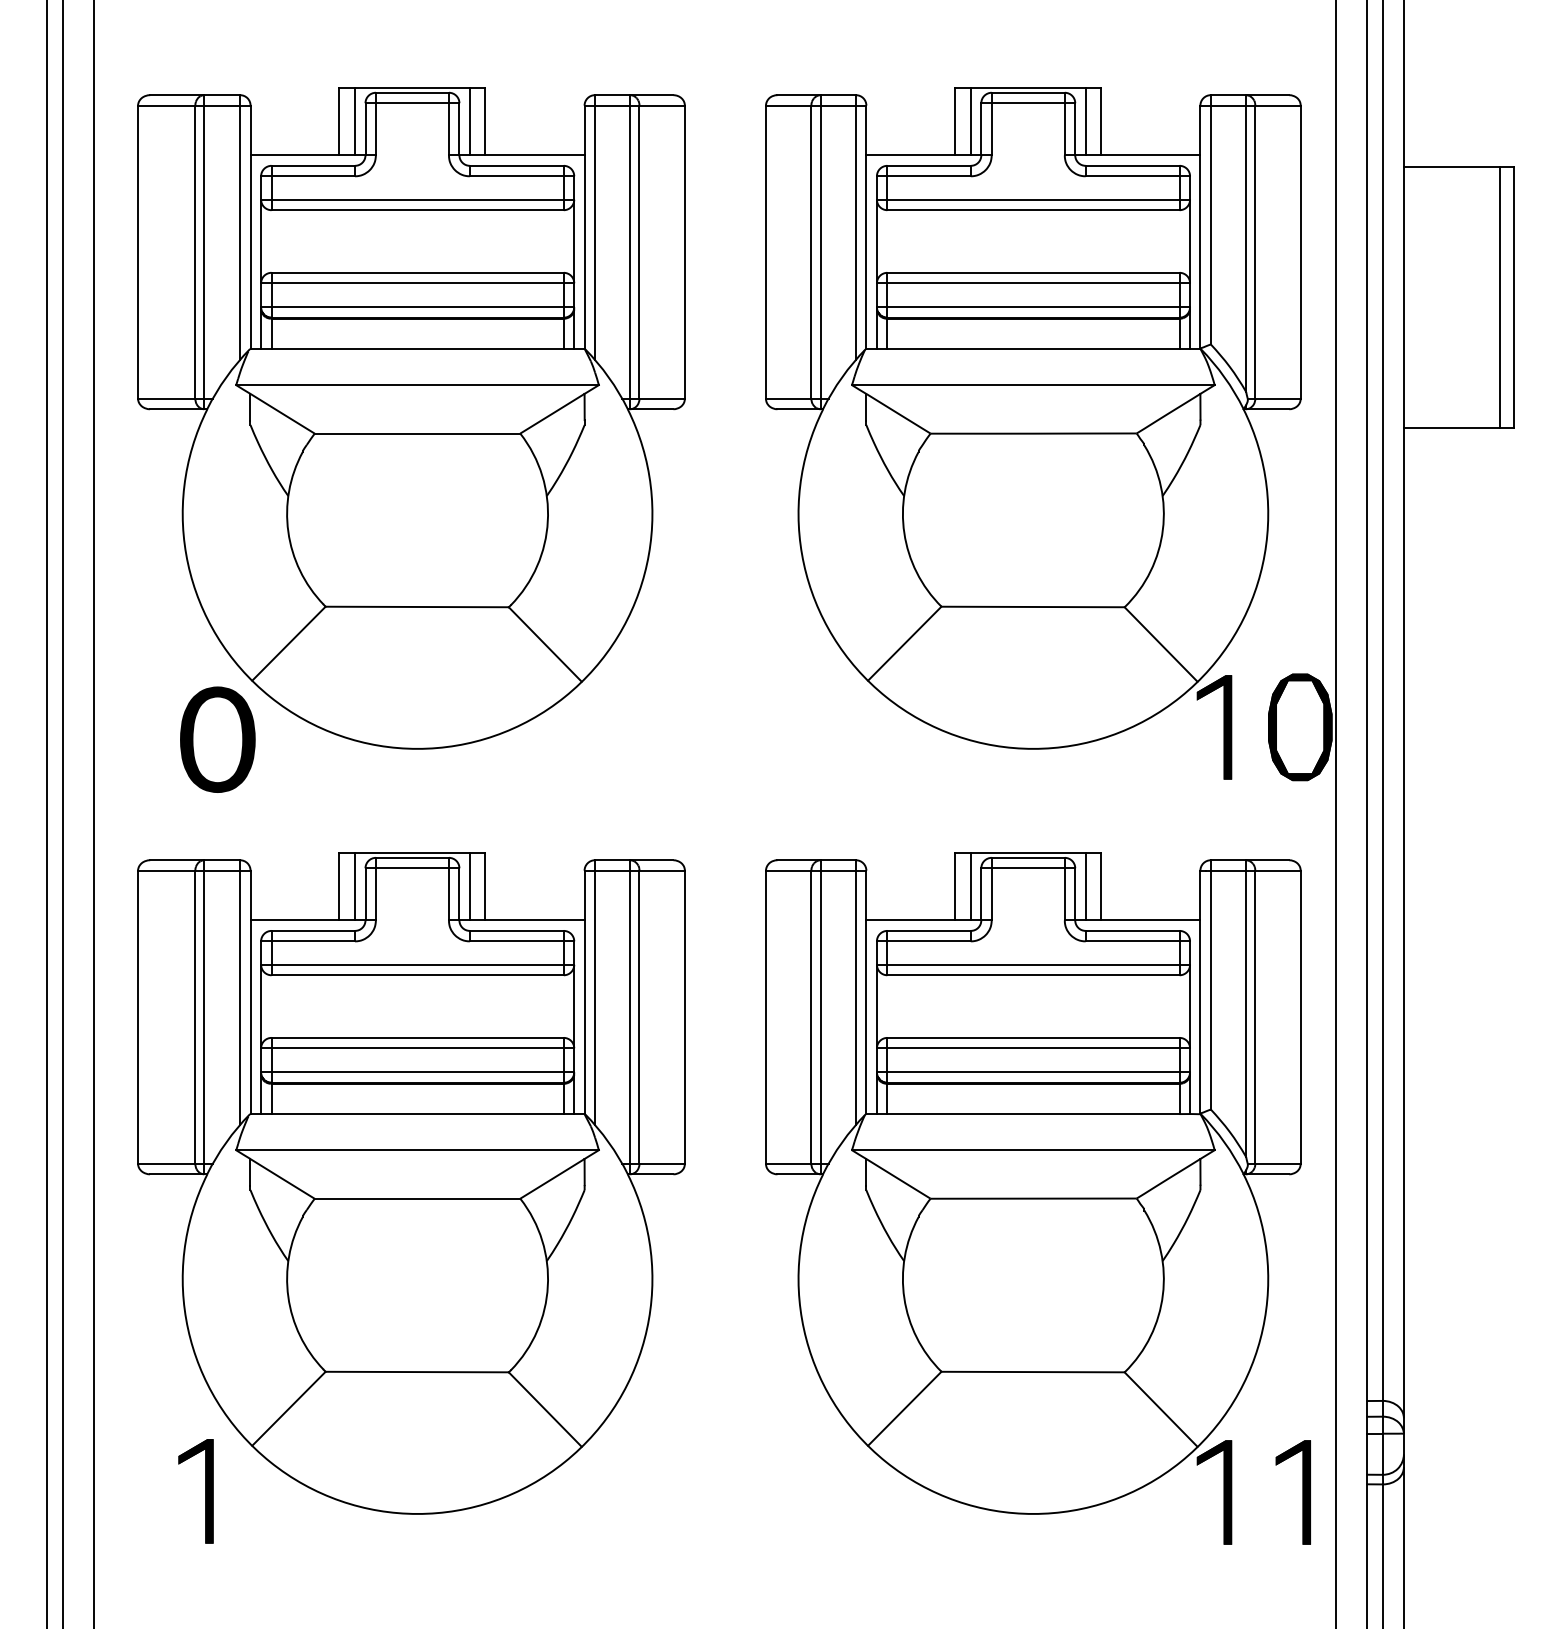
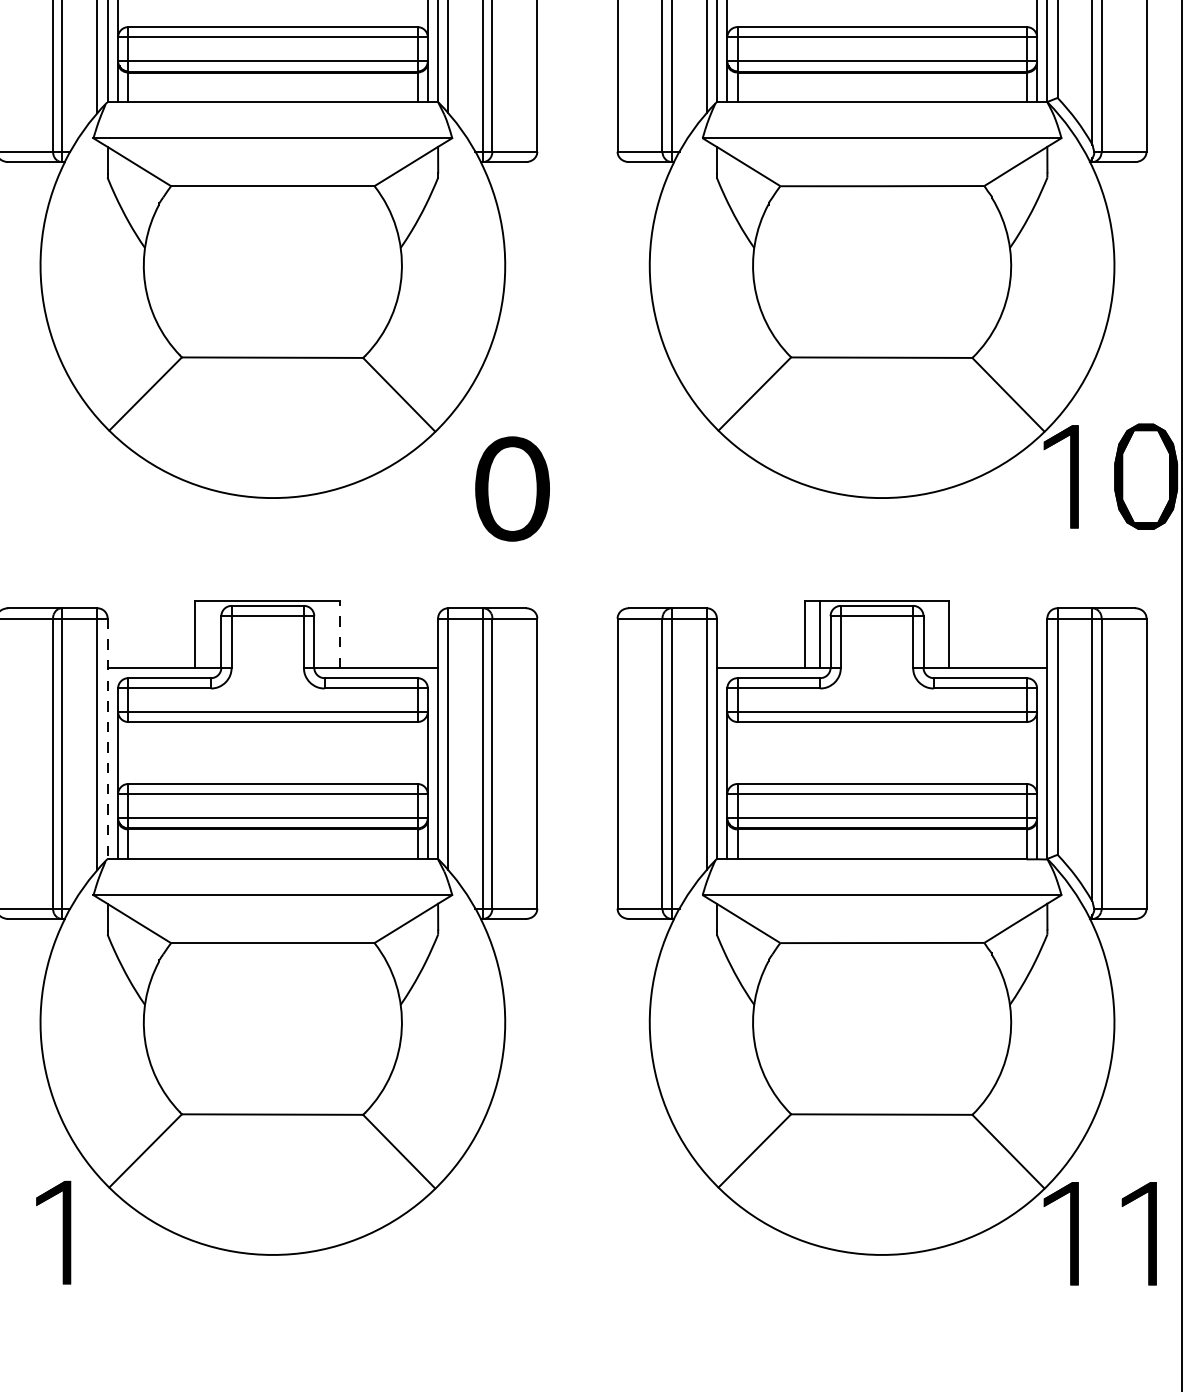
text: (217, 739) -> (512, 488), moved
line: (354, 886) -> (210, 634), removed
line: (469, 886) -> (324, 634), removed
line: (485, 886) -> (340, 634), solid -> dashed
line: (1085, 886) -> (933, 634), removed
line: (250, 992) -> (107, 739), solid -> dashed

